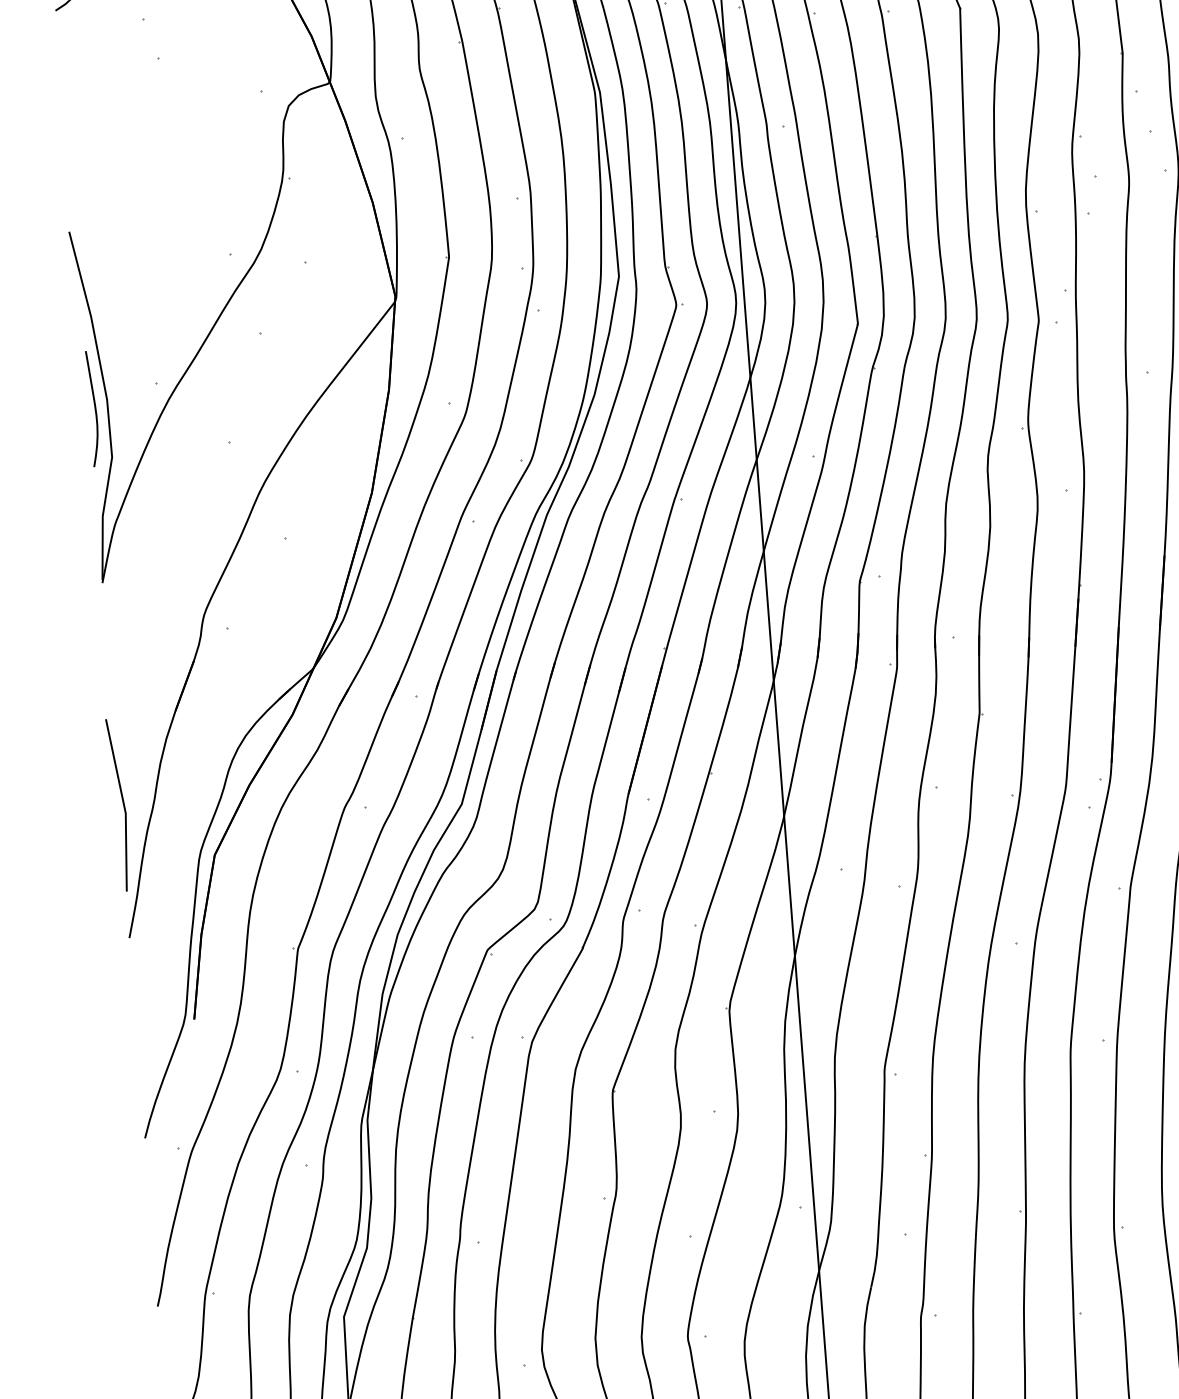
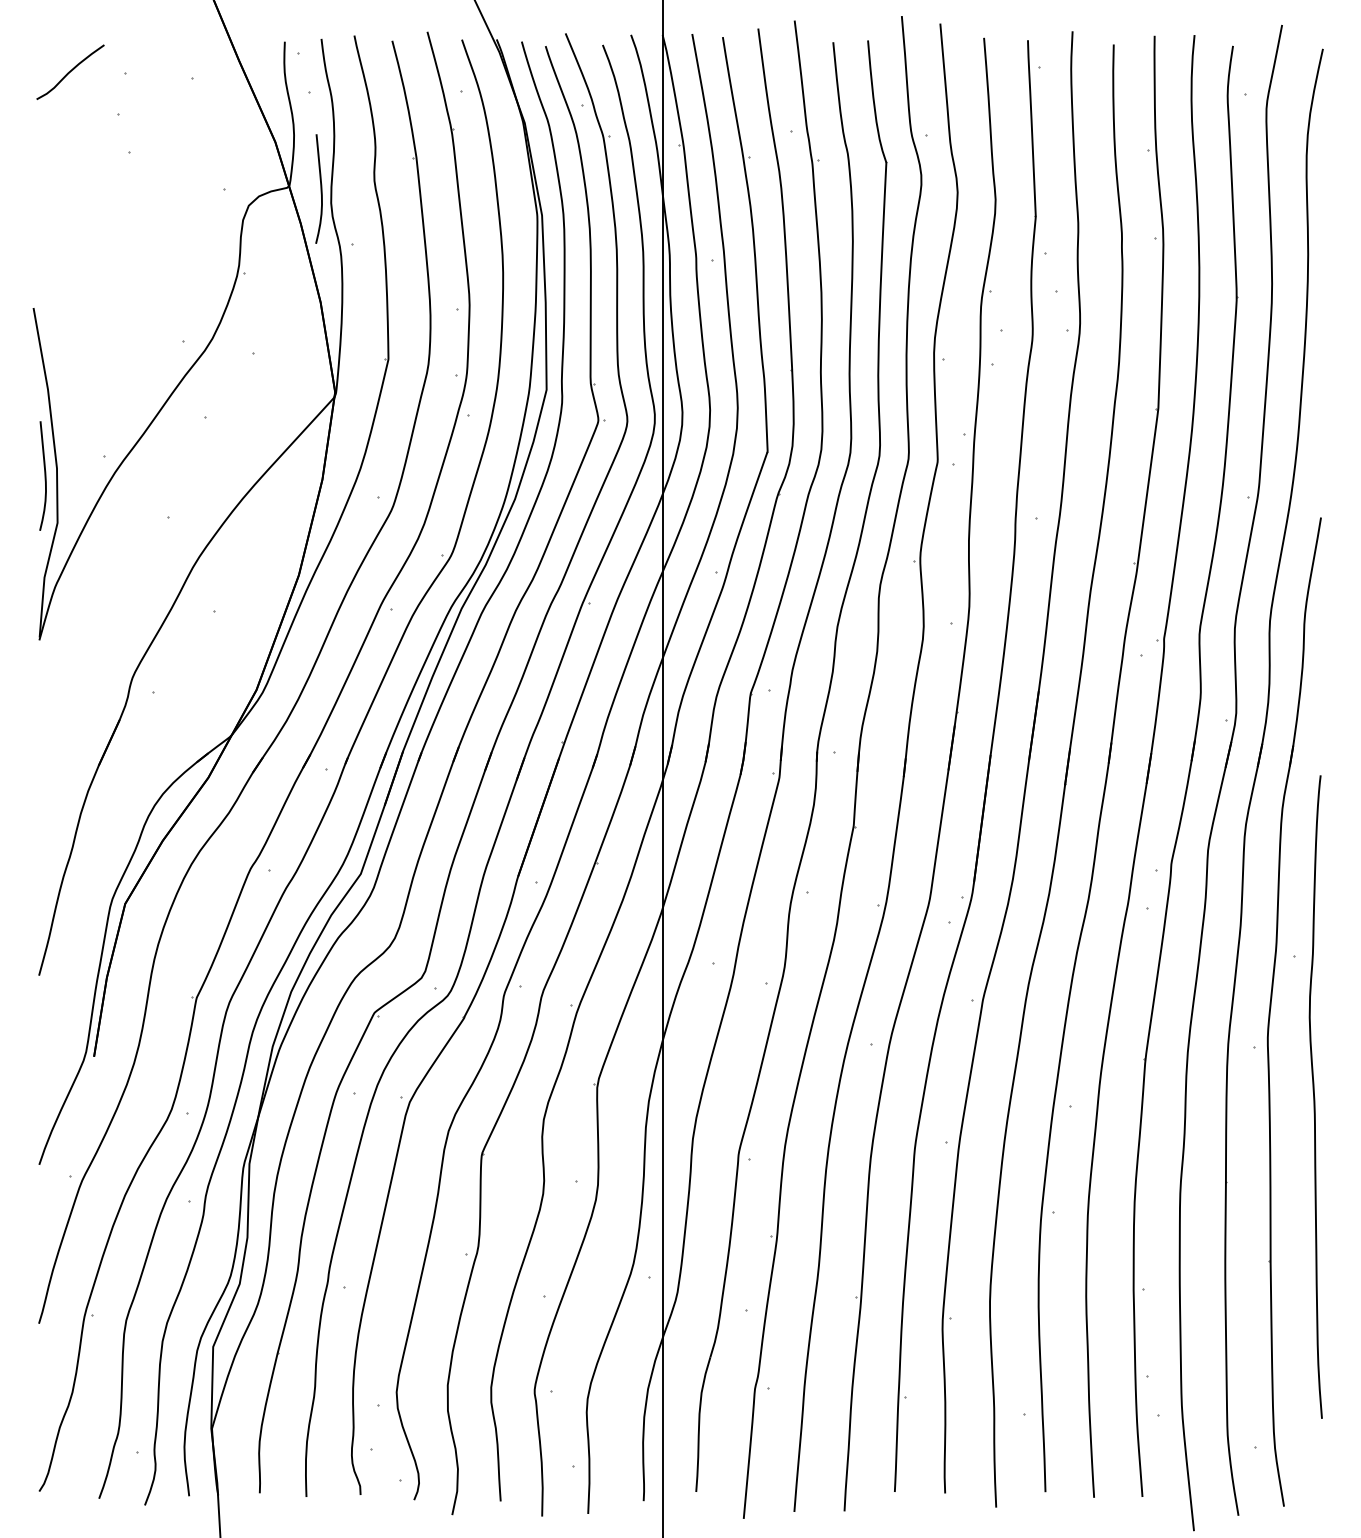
curve: (363, 81) -> (320, 188), added
line: (122, 804) -> (42, 849), removed

